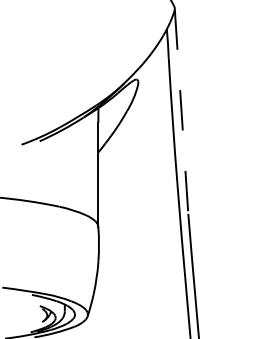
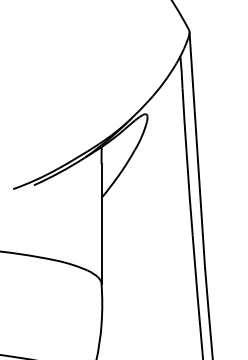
line: (181, 112) -> (197, 152), dashed -> solid

